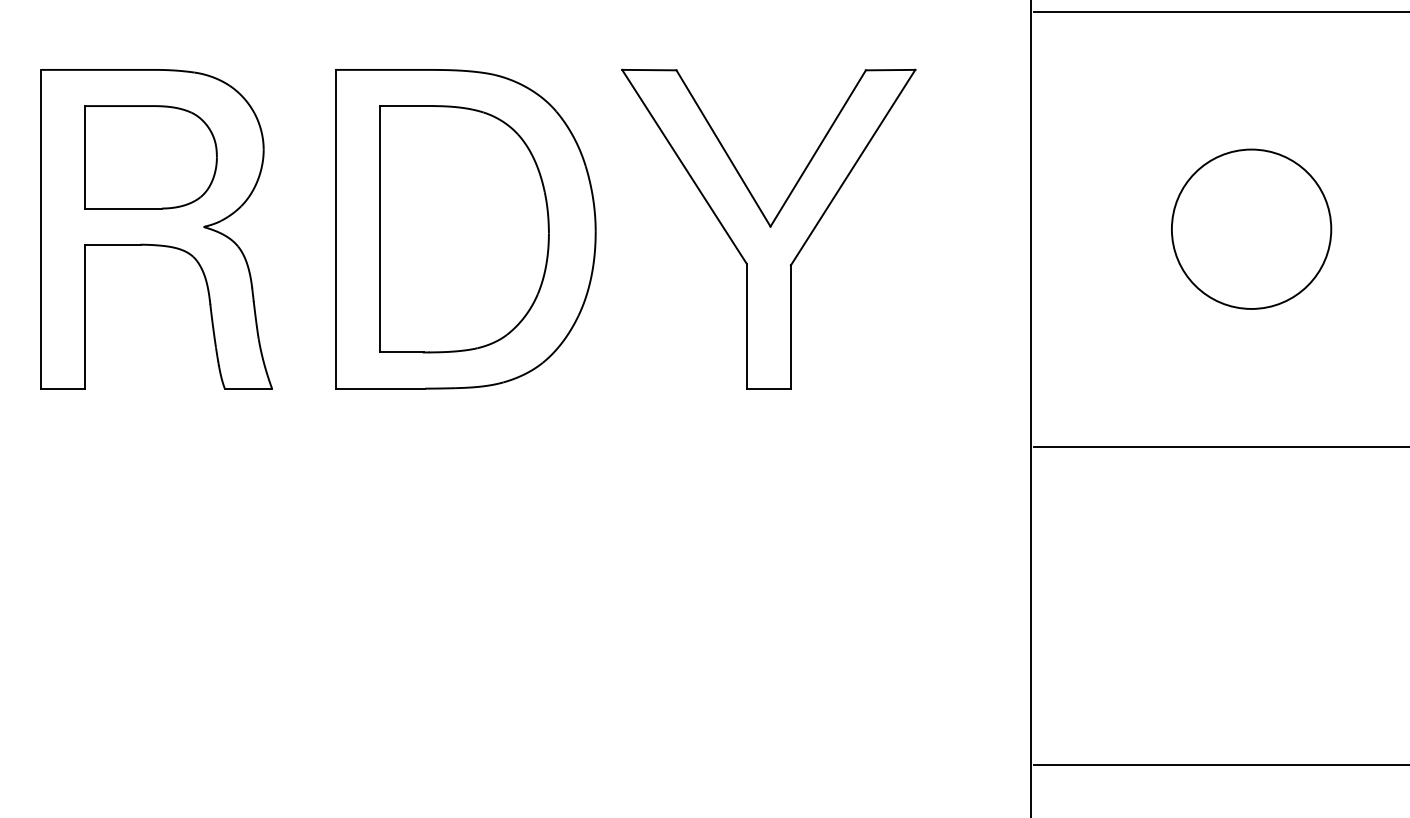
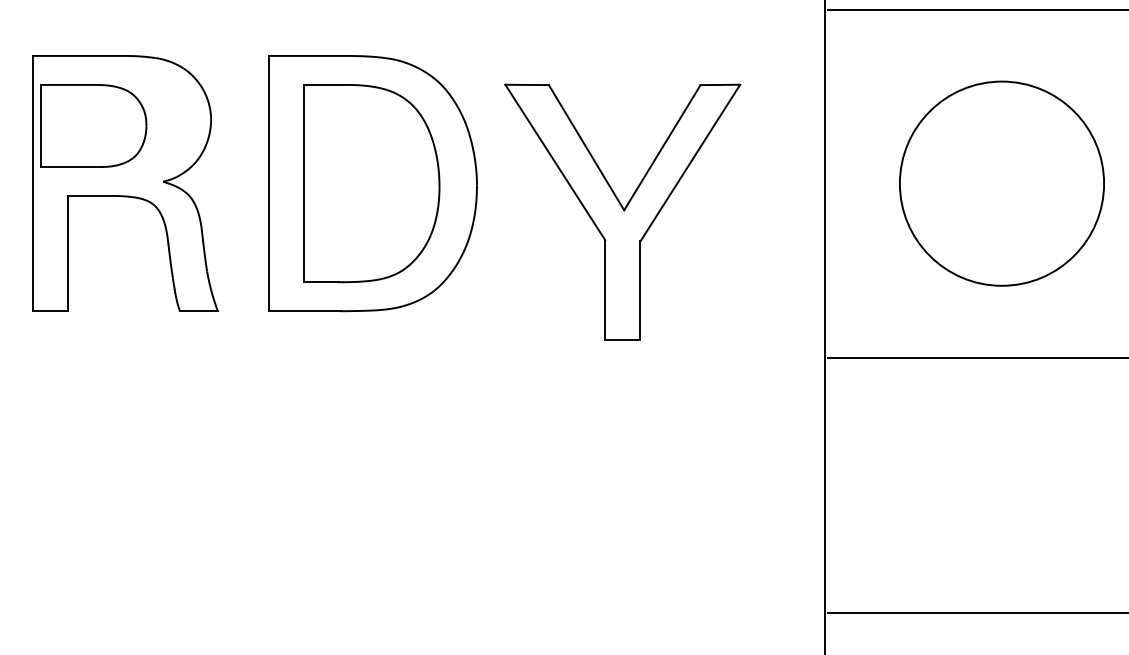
part: (150, 157) -> (93, 126), moved
part: (768, 228) -> (622, 211), moved
circle: (1251, 228) -> (1002, 182), size x1.6

